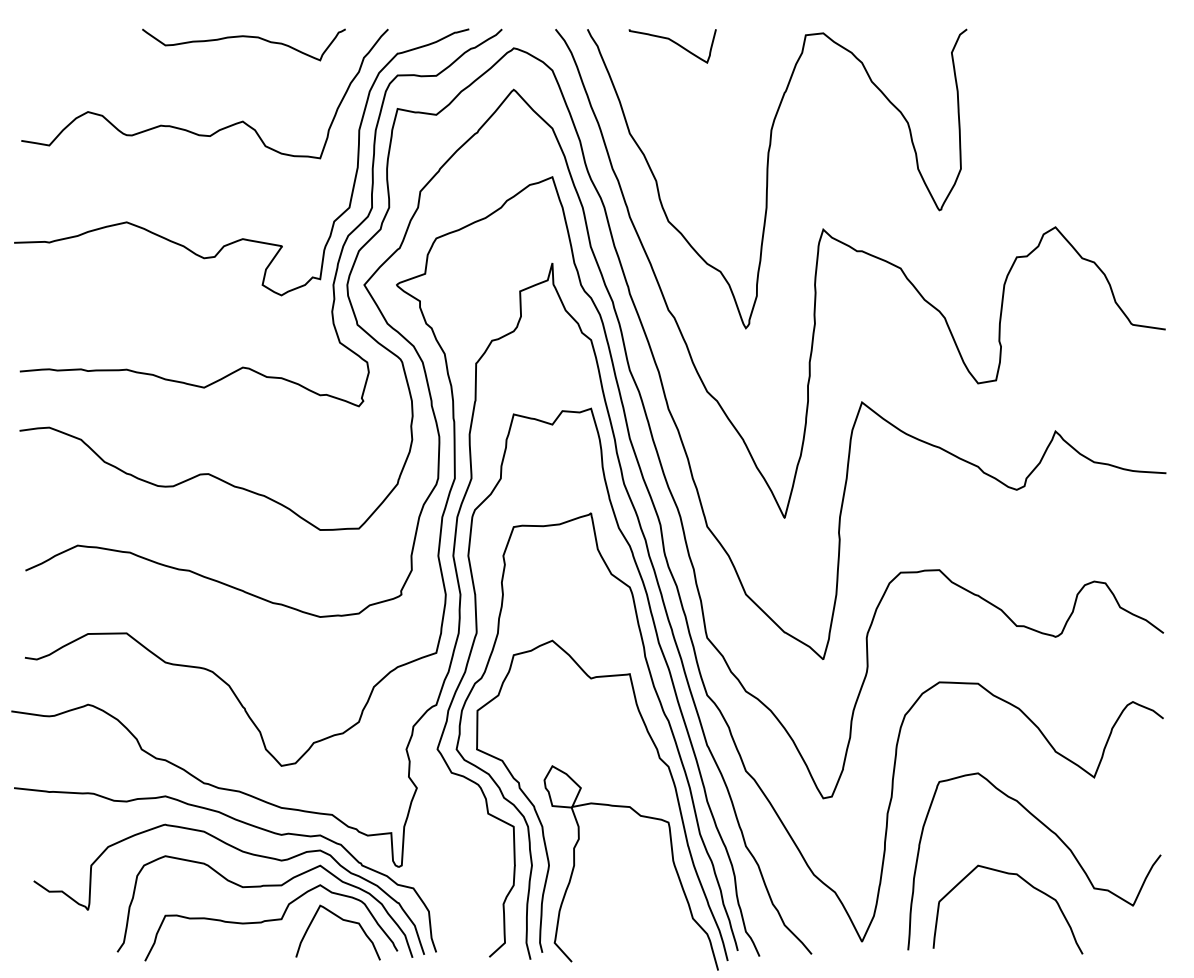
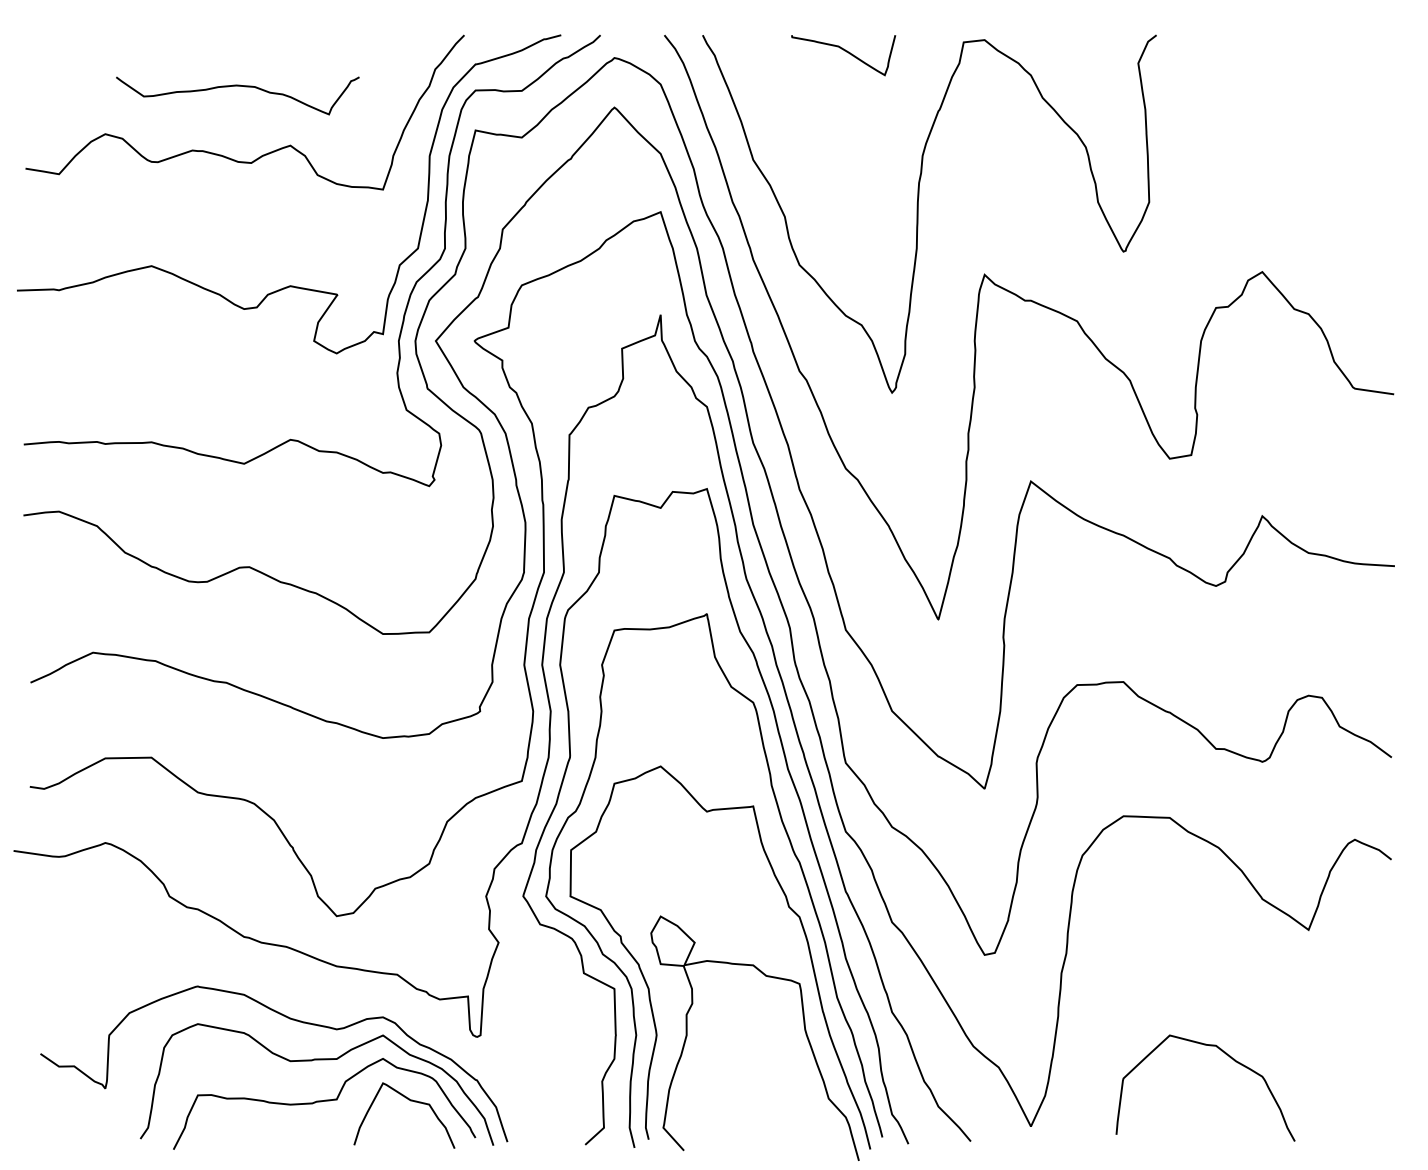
curve: (243, 37) -> (237, 86), moved
curve: (673, 42) -> (844, 51), moved
curve: (244, 823) -> (292, 985), removed
curve: (1057, 837) -> (1264, 1001), removed

